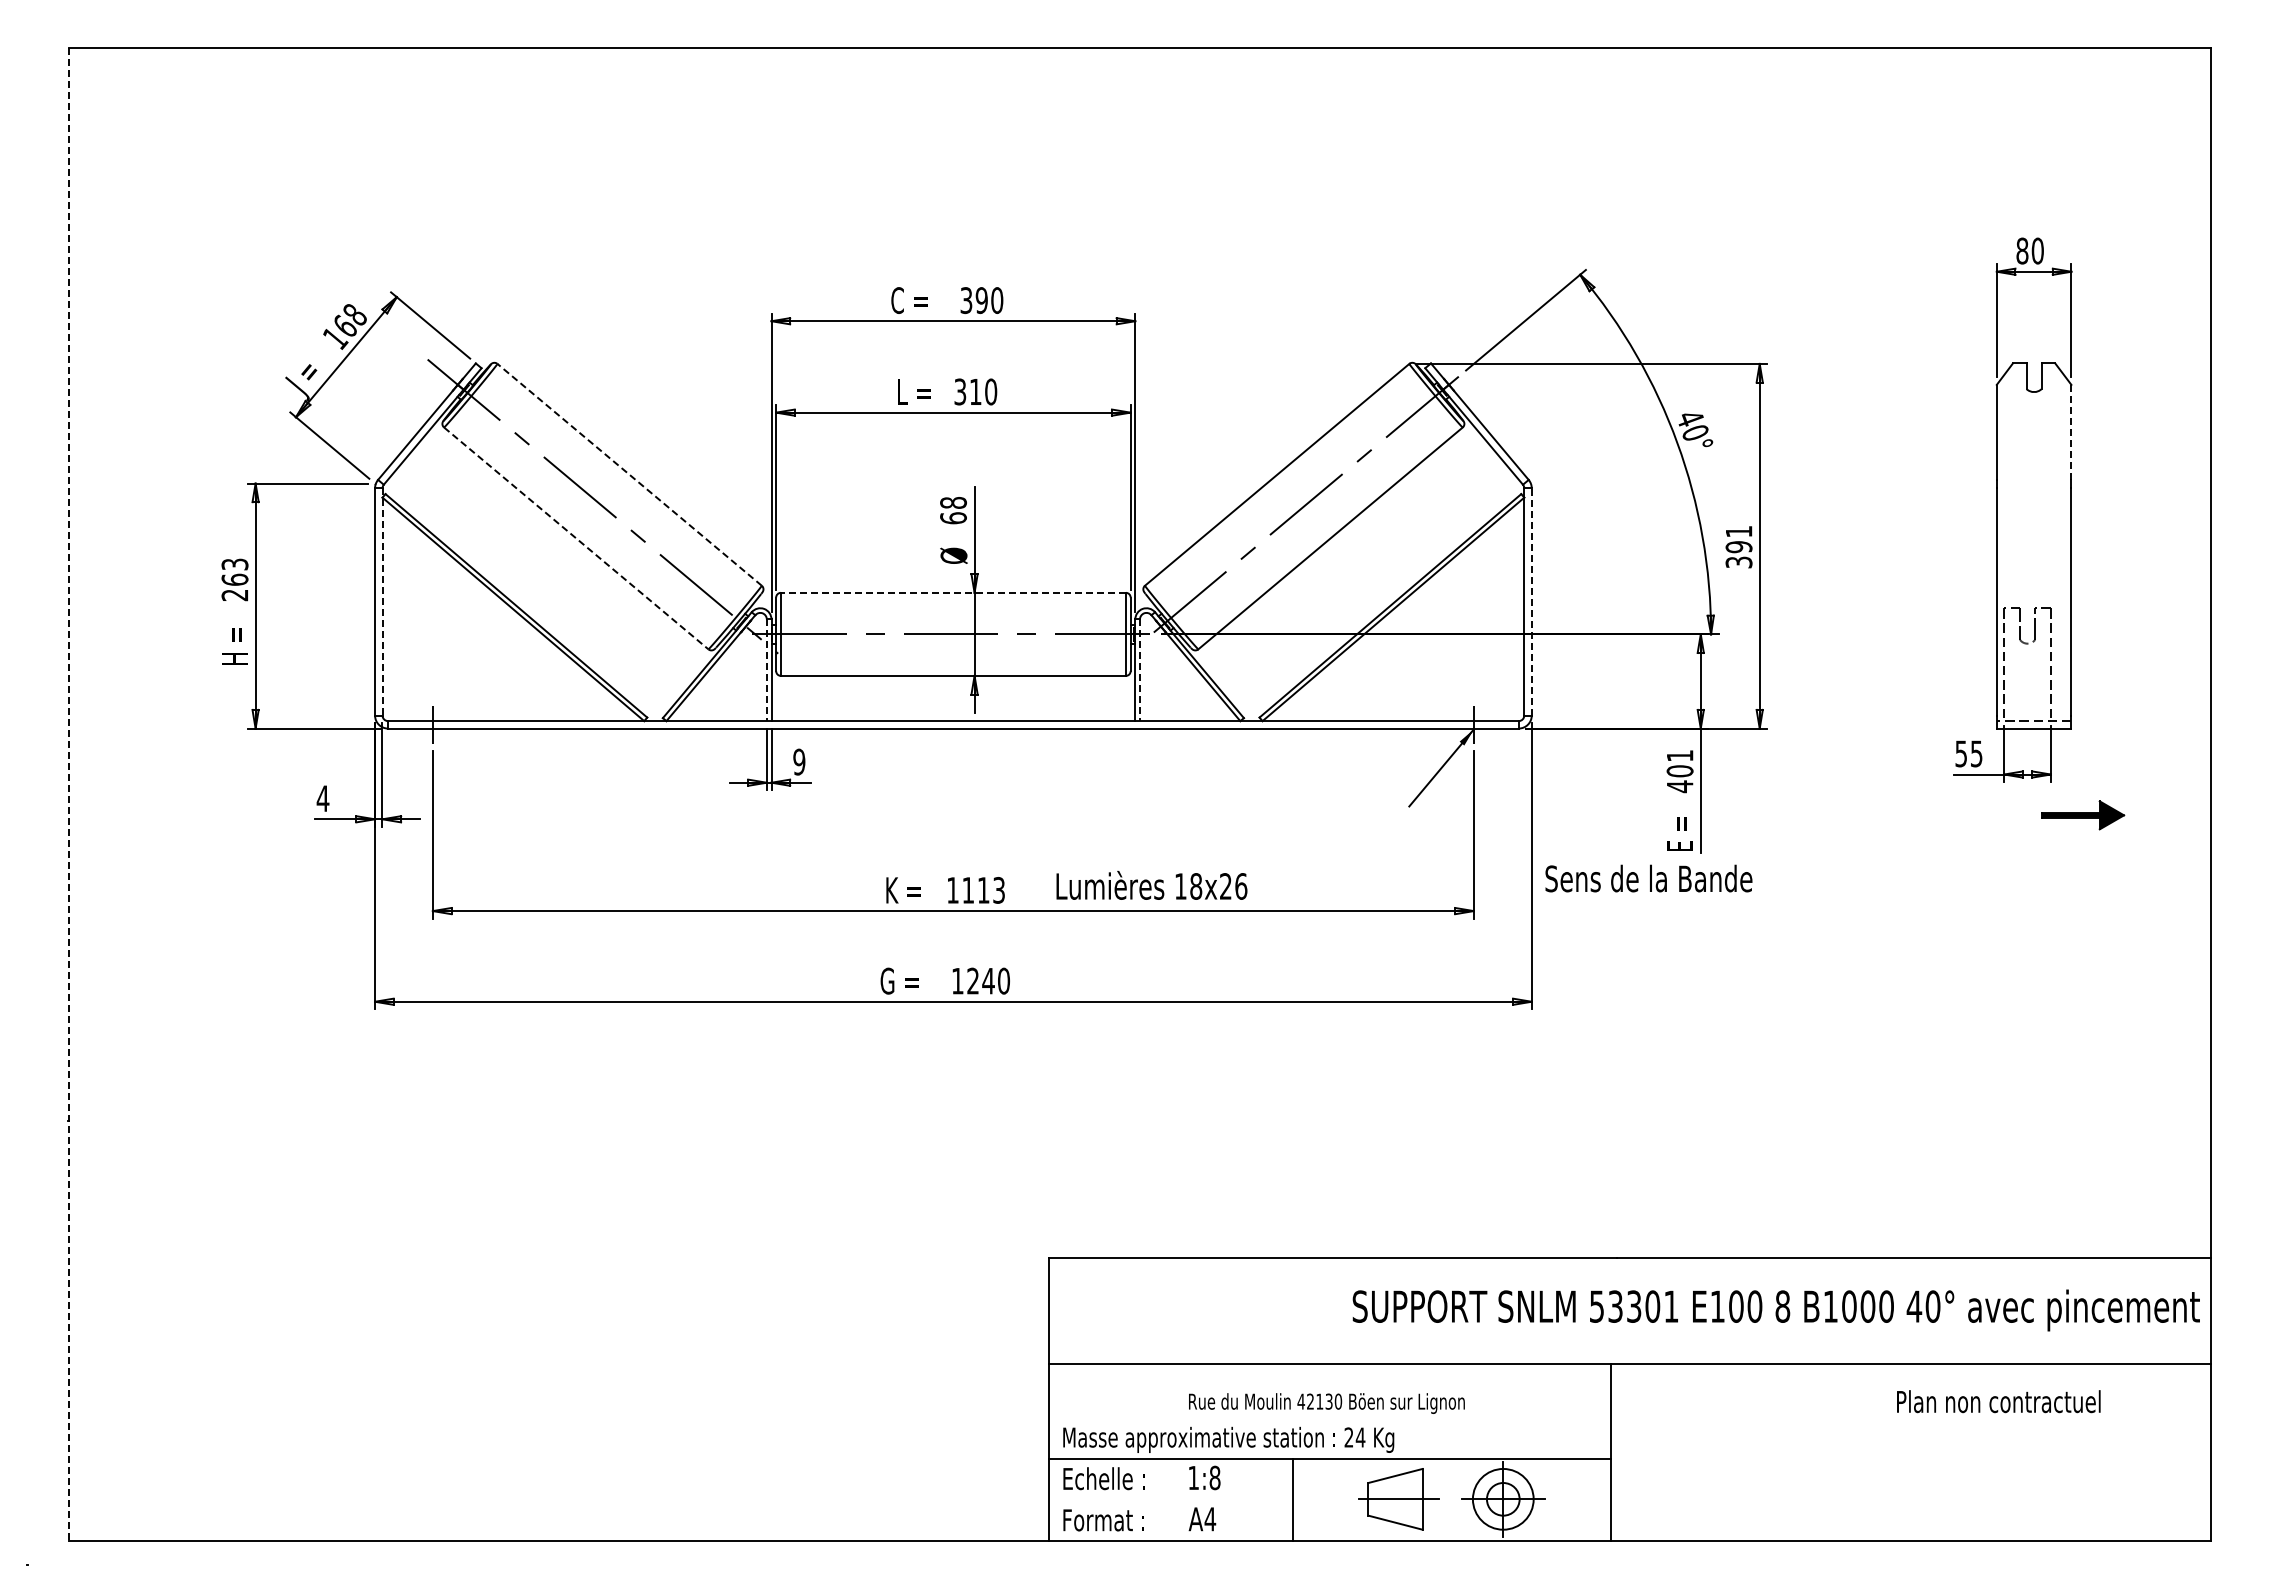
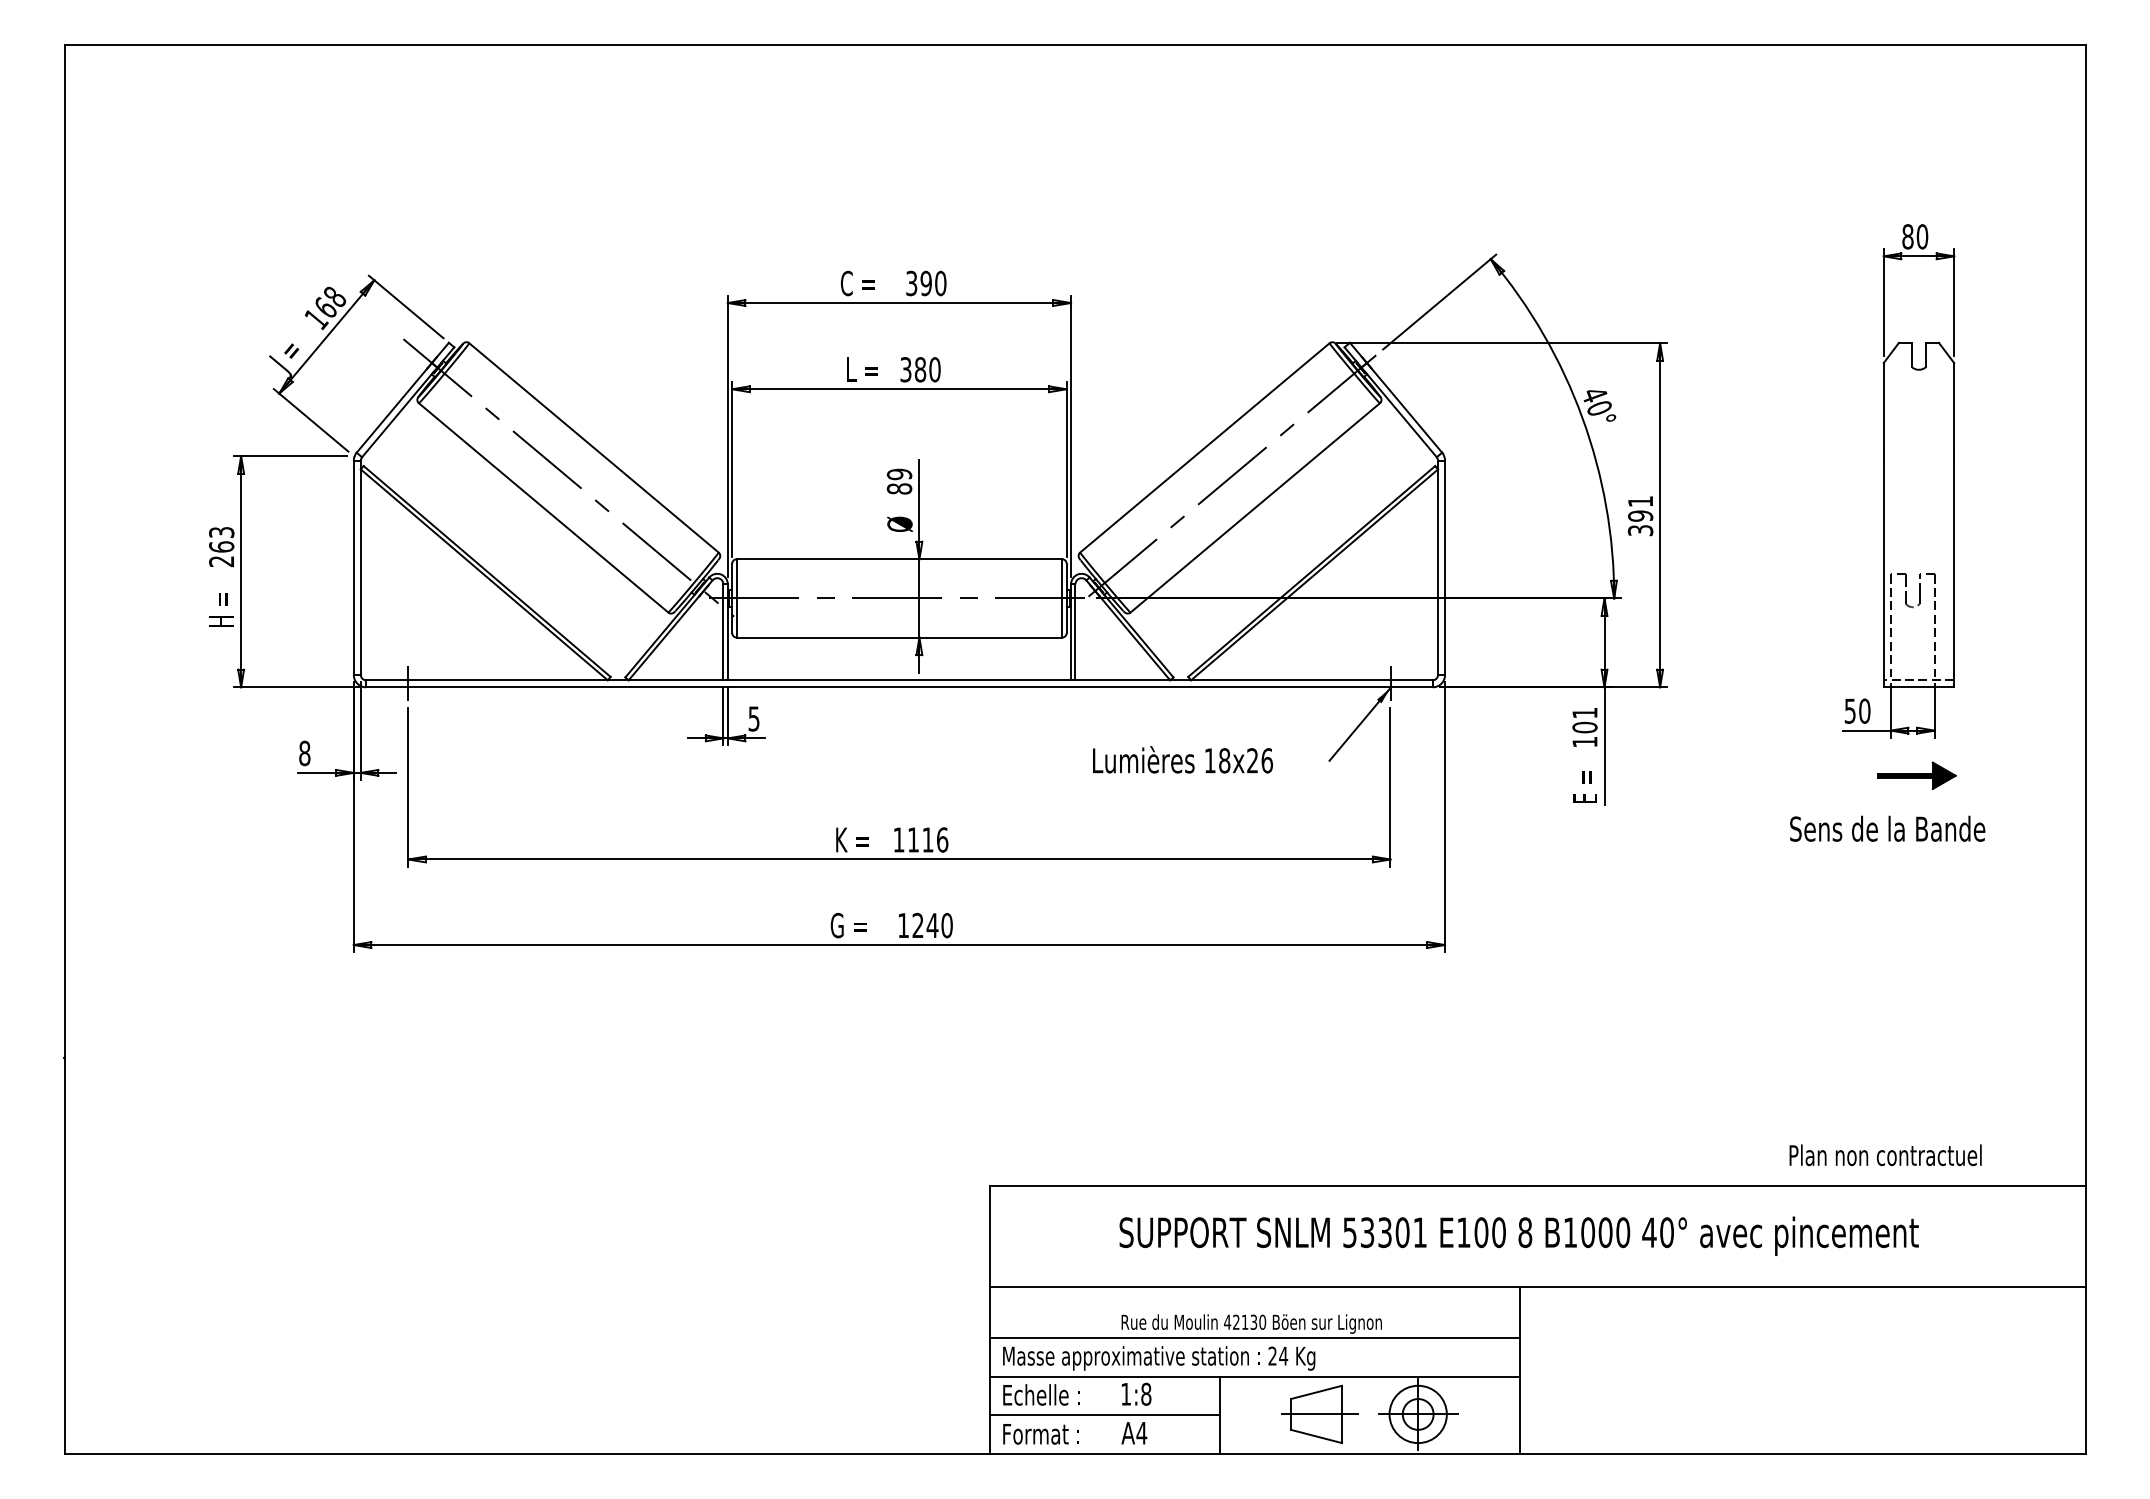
text: (975, 391) -> (920, 369), 310 -> 380
line: (2071, 432) -> (1954, 407), dashed -> solid
line: (629, 474) -> (593, 447), dashed -> solid
text: (953, 510) -> (899, 481), 68 -> 89
line: (576, 538) -> (543, 507), dashed -> solid
line: (953, 592) -> (899, 558), dashed -> solid
line: (382, 601) -> (360, 567), dashed -> solid
line: (1531, 601) -> (1444, 567), dashed -> solid
line: (766, 670) -> (723, 632), dashed -> solid
line: (1139, 670) -> (1075, 632), dashed -> solid
text: (1976, 753) -> (1864, 710), 55 -> 50
text: (799, 761) -> (754, 718), 9 -> 5
text: (1680, 786) -> (1585, 741), 401 -> 101
line: (68, 794) -> (64, 749), dashed -> solid
text: (322, 798) -> (304, 753), 4 -> 8
part: (2083, 815) -> (1917, 775), moved
text: (1648, 878) -> (1887, 828), moved
text: (1151, 885) -> (1182, 759), moved
text: (999, 890) -> (942, 840), 1113 -> 1116
text: (1775, 1310) -> (1518, 1236), moved
text: (1998, 1401) -> (1885, 1155), moved
line: (1330, 1418) -> (1255, 1338), added
line: (1170, 1500) -> (1104, 1415), added

